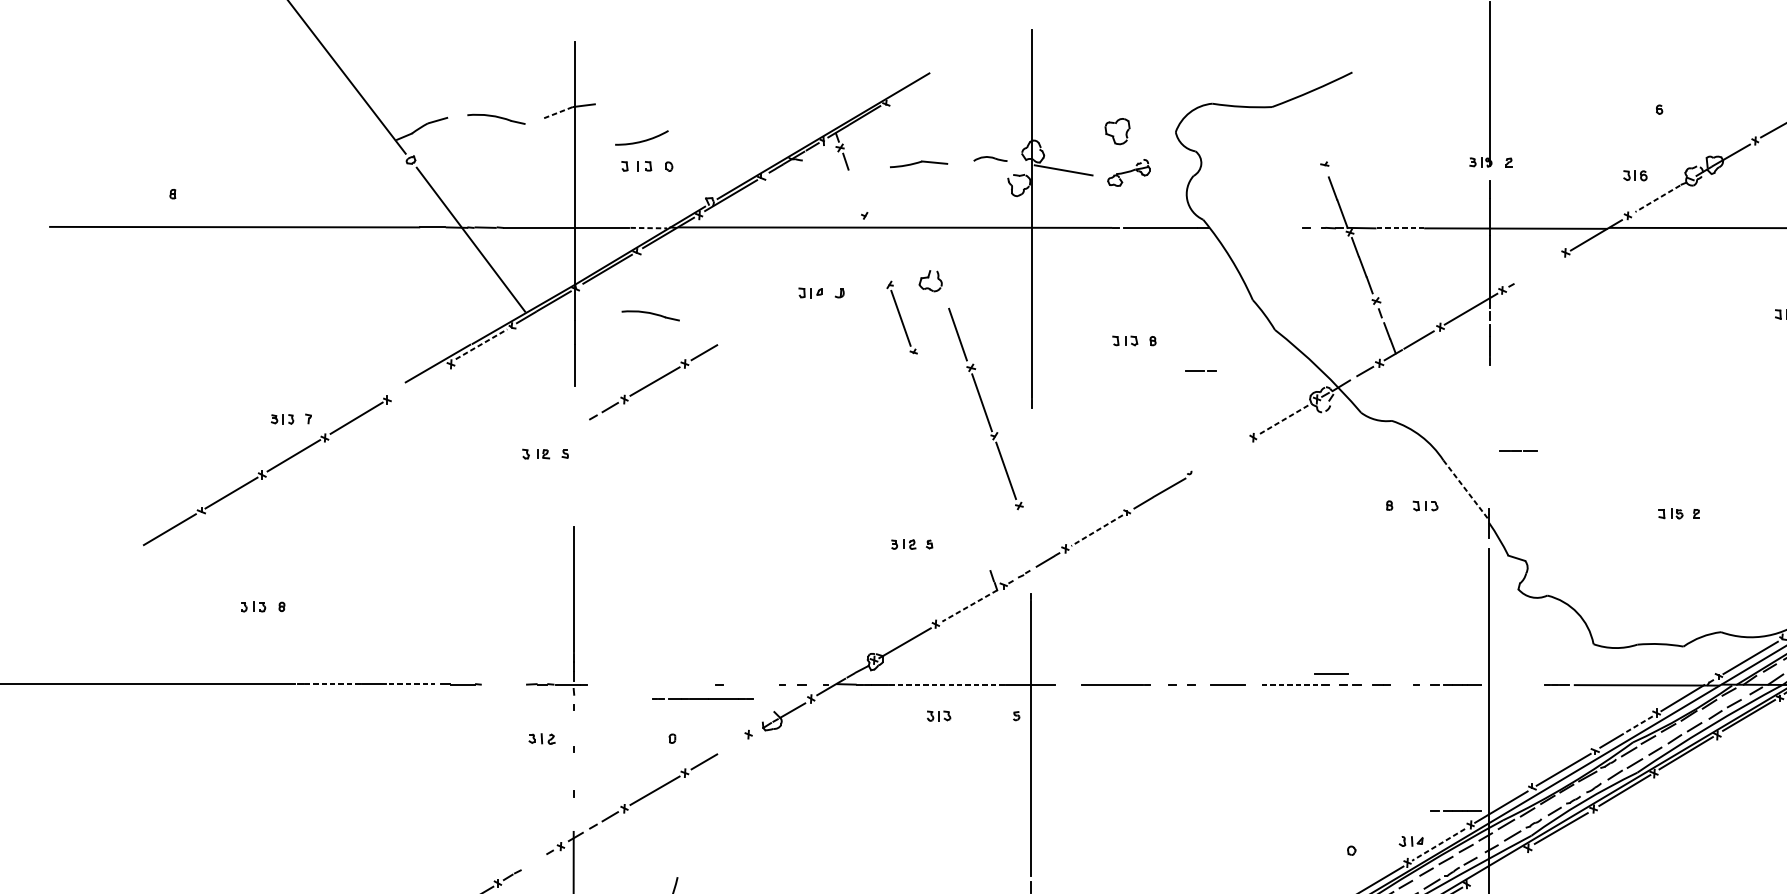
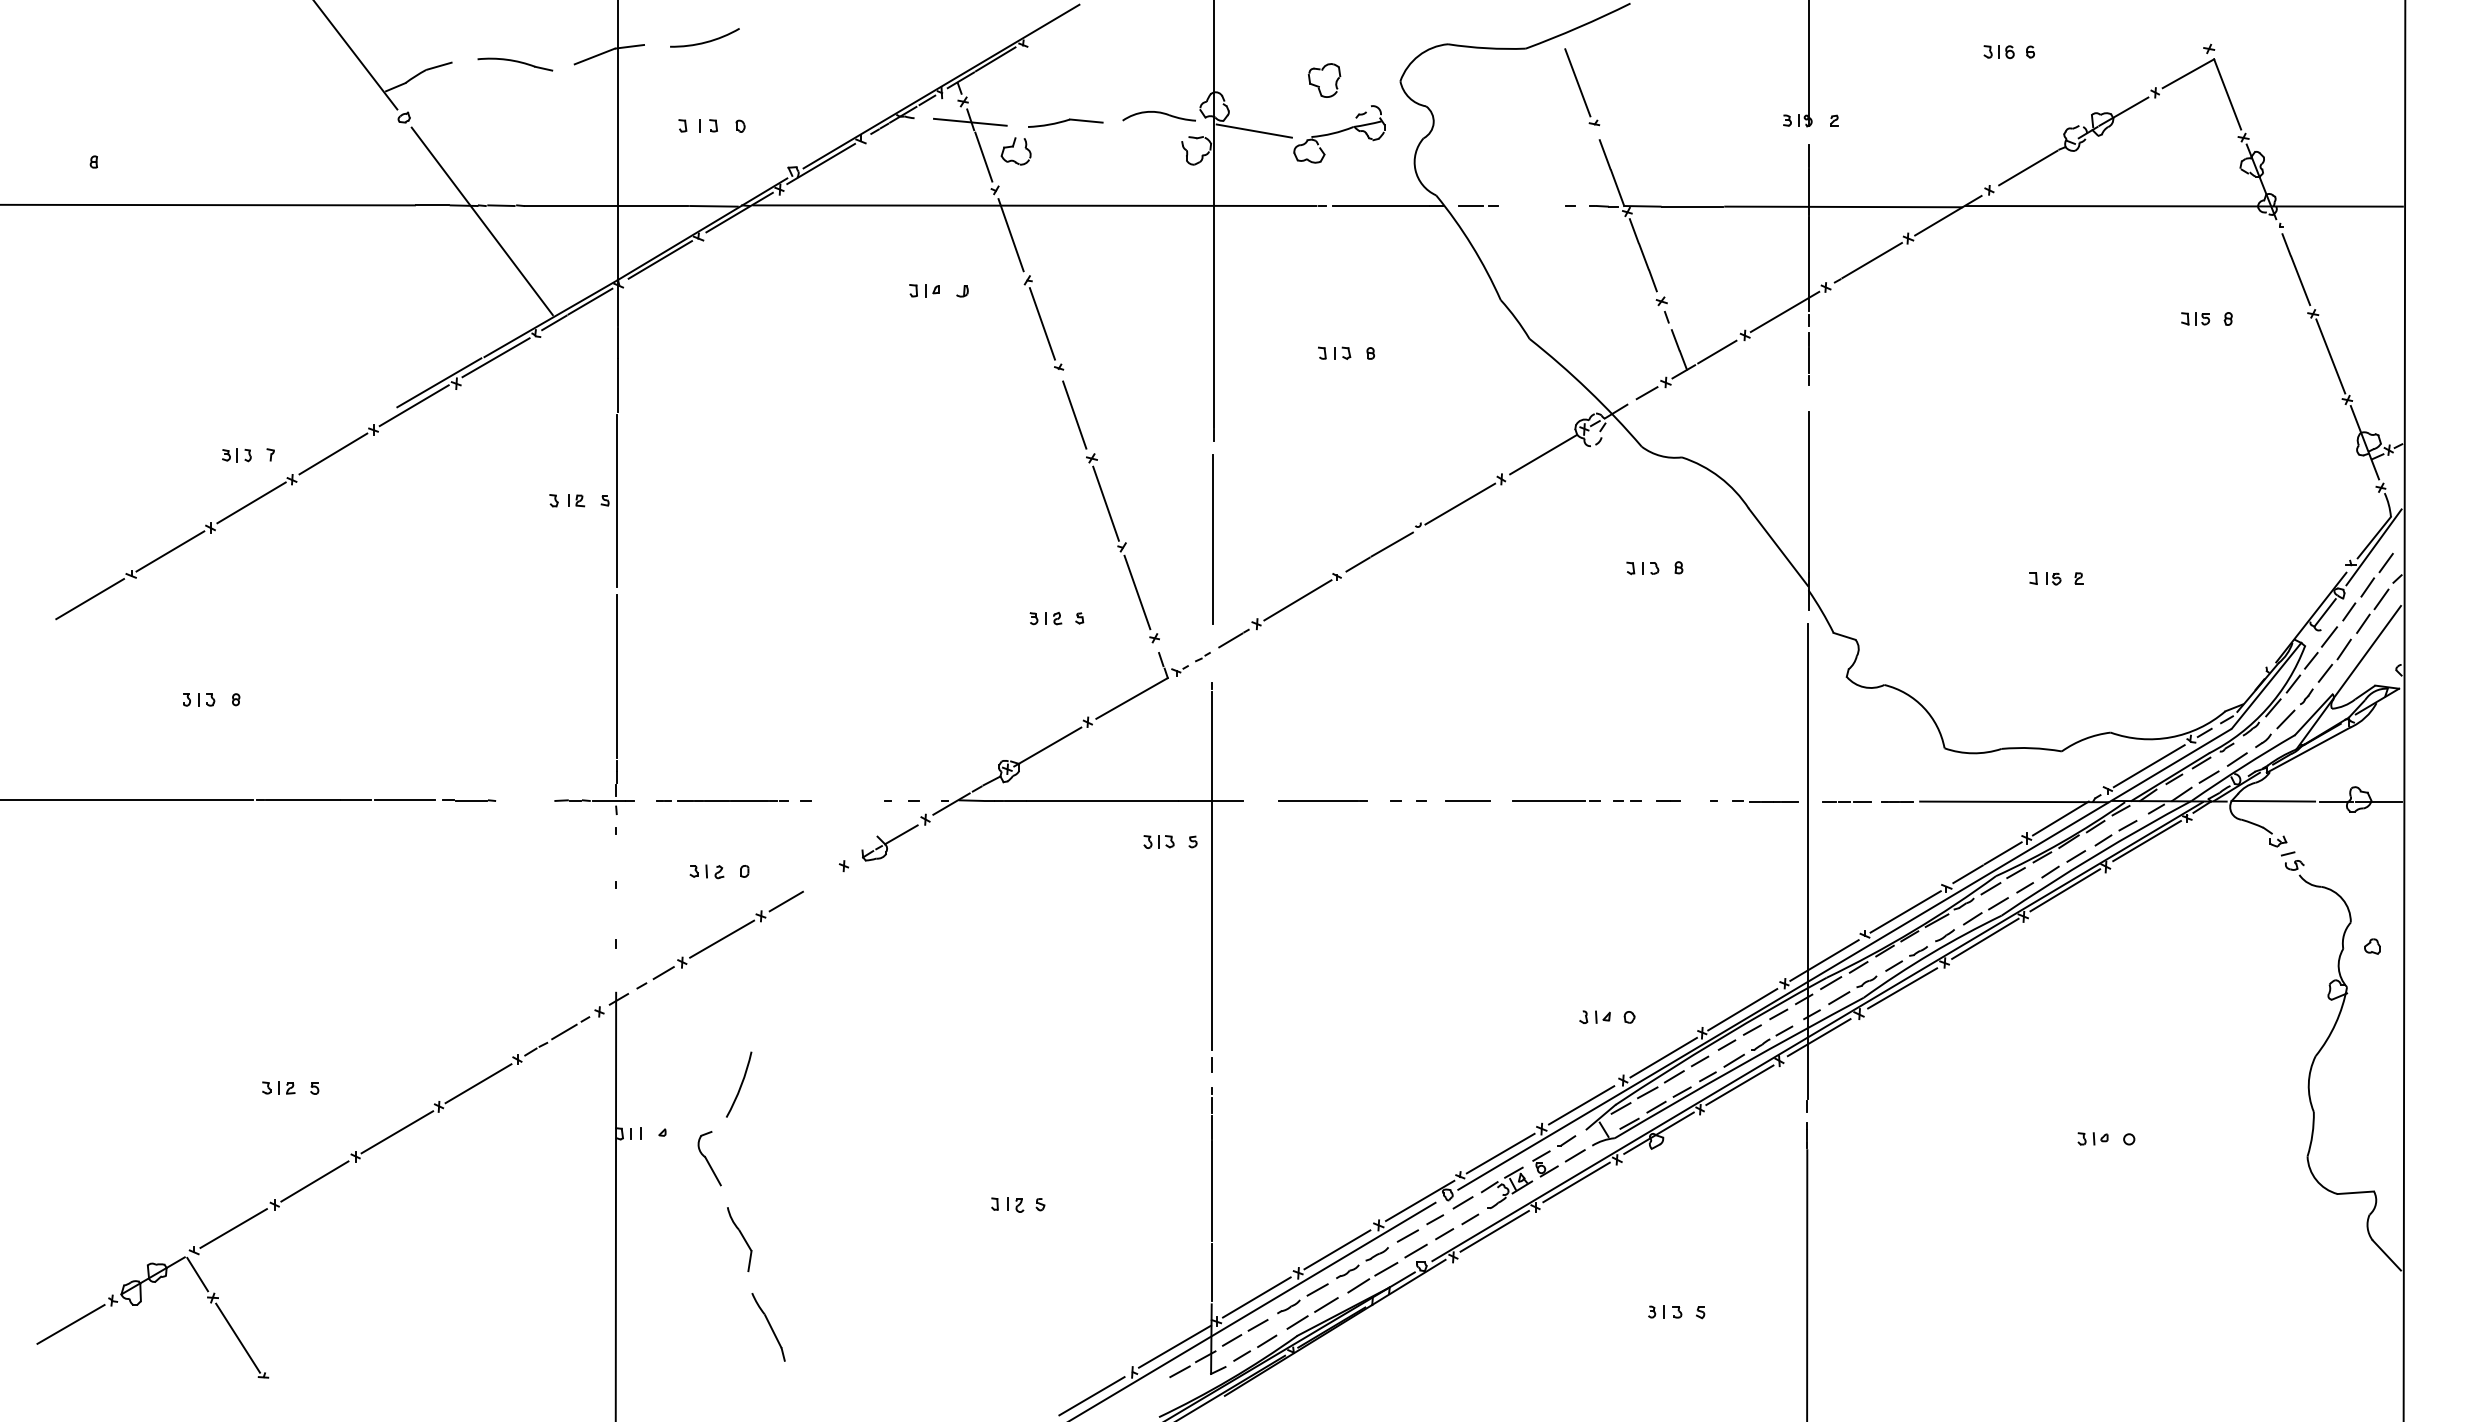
line: (557, 113) -> (594, 56), dashed -> solid
line: (1311, 133) -> (1577, 82), added
arc: (641, 140) -> (704, 41), moved
part: (990, 159) -> (1158, 116), size x1.67
line: (844, 163) -> (969, 121), added
part: (1129, 172) -> (1339, 134), size x1.67
part: (1634, 176) -> (1998, 52), moved
line: (855, 189) -> (983, 156), added
line: (1657, 199) -> (2028, 168), dashed -> solid
line: (648, 228) -> (713, 206), dashed -> solid
line: (1400, 228) -> (1693, 206), dashed -> solid
line: (876, 250) -> (1010, 235), added
line: (1537, 269) -> (1871, 260), added
part: (930, 281) -> (1015, 151), moved
part: (650, 315) -> (716, 320), removed
line: (481, 344) -> (496, 357), dashed -> solid
line: (1200, 370) -> (1478, 205), moved
line: (418, 381) -> (413, 405), added
part: (653, 381) -> (719, 406), removed
part: (985, 408) -> (1110, 511), moved
line: (1285, 418) -> (1543, 454), dashed -> solid
line: (1489, 446) -> (1808, 490), added
line: (1518, 450) -> (1846, 801), moved
line: (574, 454) -> (617, 501), added
line: (1221, 456) -> (1460, 503), added
line: (1031, 483) -> (1212, 539), added
line: (1466, 490) -> (1778, 547), dashed -> solid
part: (1425, 506) -> (1642, 568), moved
line: (1096, 530) -> (1297, 600), dashed -> solid
line: (969, 605) -> (1131, 698), dashed -> solid
line: (1330, 673) -> (1602, 786), removed
line: (332, 684) -> (302, 800), dashed -> solid
line: (412, 684) -> (405, 800), dashed -> solid
line: (947, 684) -> (1103, 800), dashed -> solid
line: (1290, 684) -> (1549, 800), dashed -> solid
line: (702, 698) -> (722, 800), moved
part: (938, 715) -> (1158, 841), moved
line: (1638, 724) -> (2003, 853), dashed -> solid
part: (541, 738) -> (706, 871), moved
line: (1456, 810) -> (1765, 965), removed
part: (1410, 840) -> (1594, 1016), moved
line: (1438, 844) -> (1742, 1009), dashed -> solid
line: (534, 861) -> (564, 1031), added
line: (1496, 866) -> (1818, 1037), added

